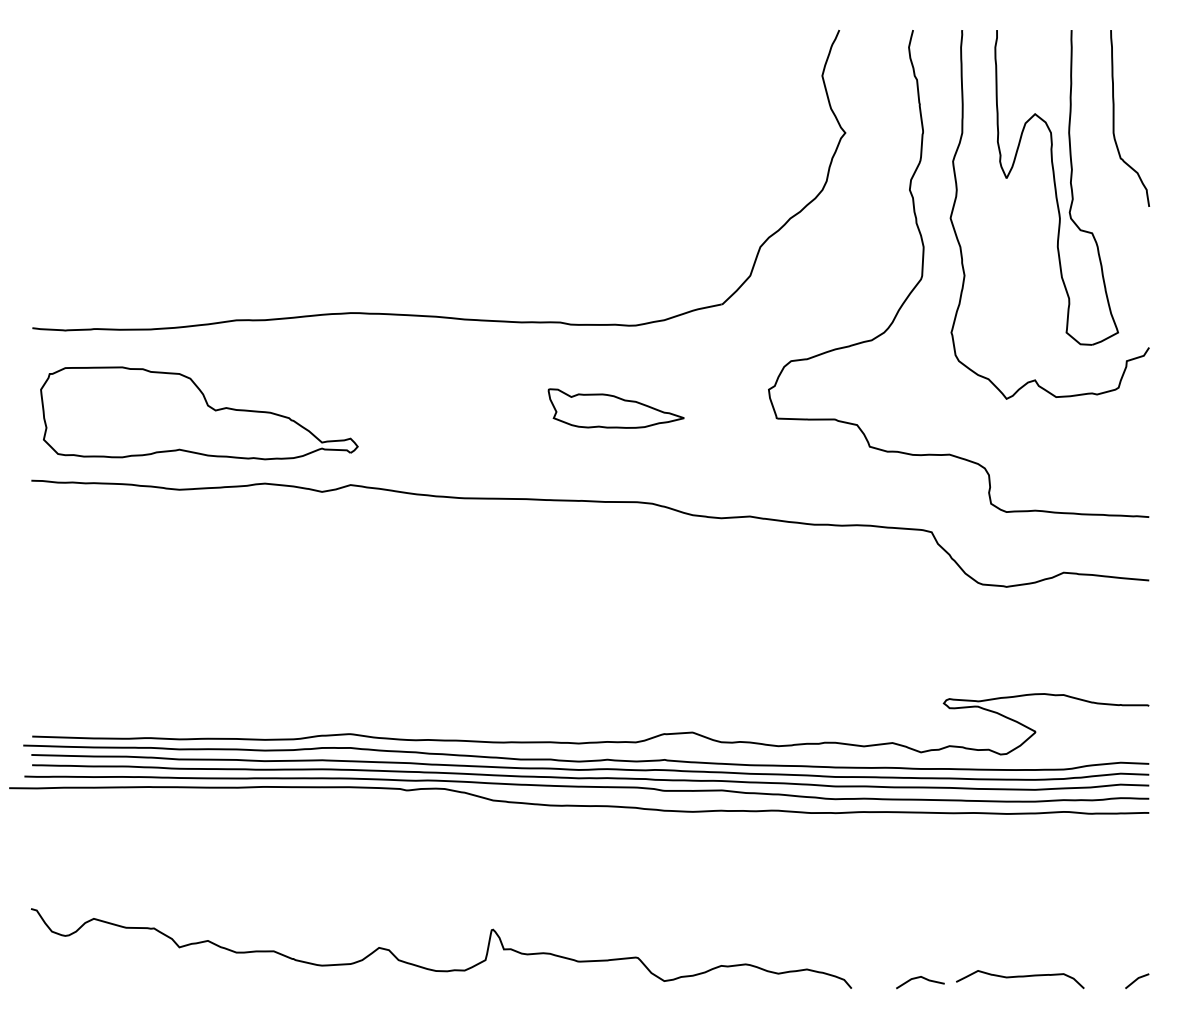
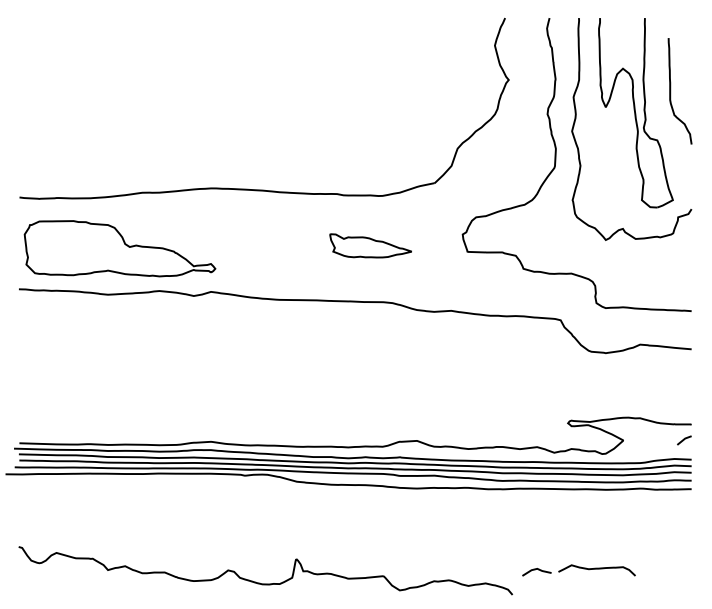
curve: (1115, 118) -> (671, 91), moved
part: (989, 979) -> (578, 570), moved
line: (1137, 981) -> (684, 440), moved

